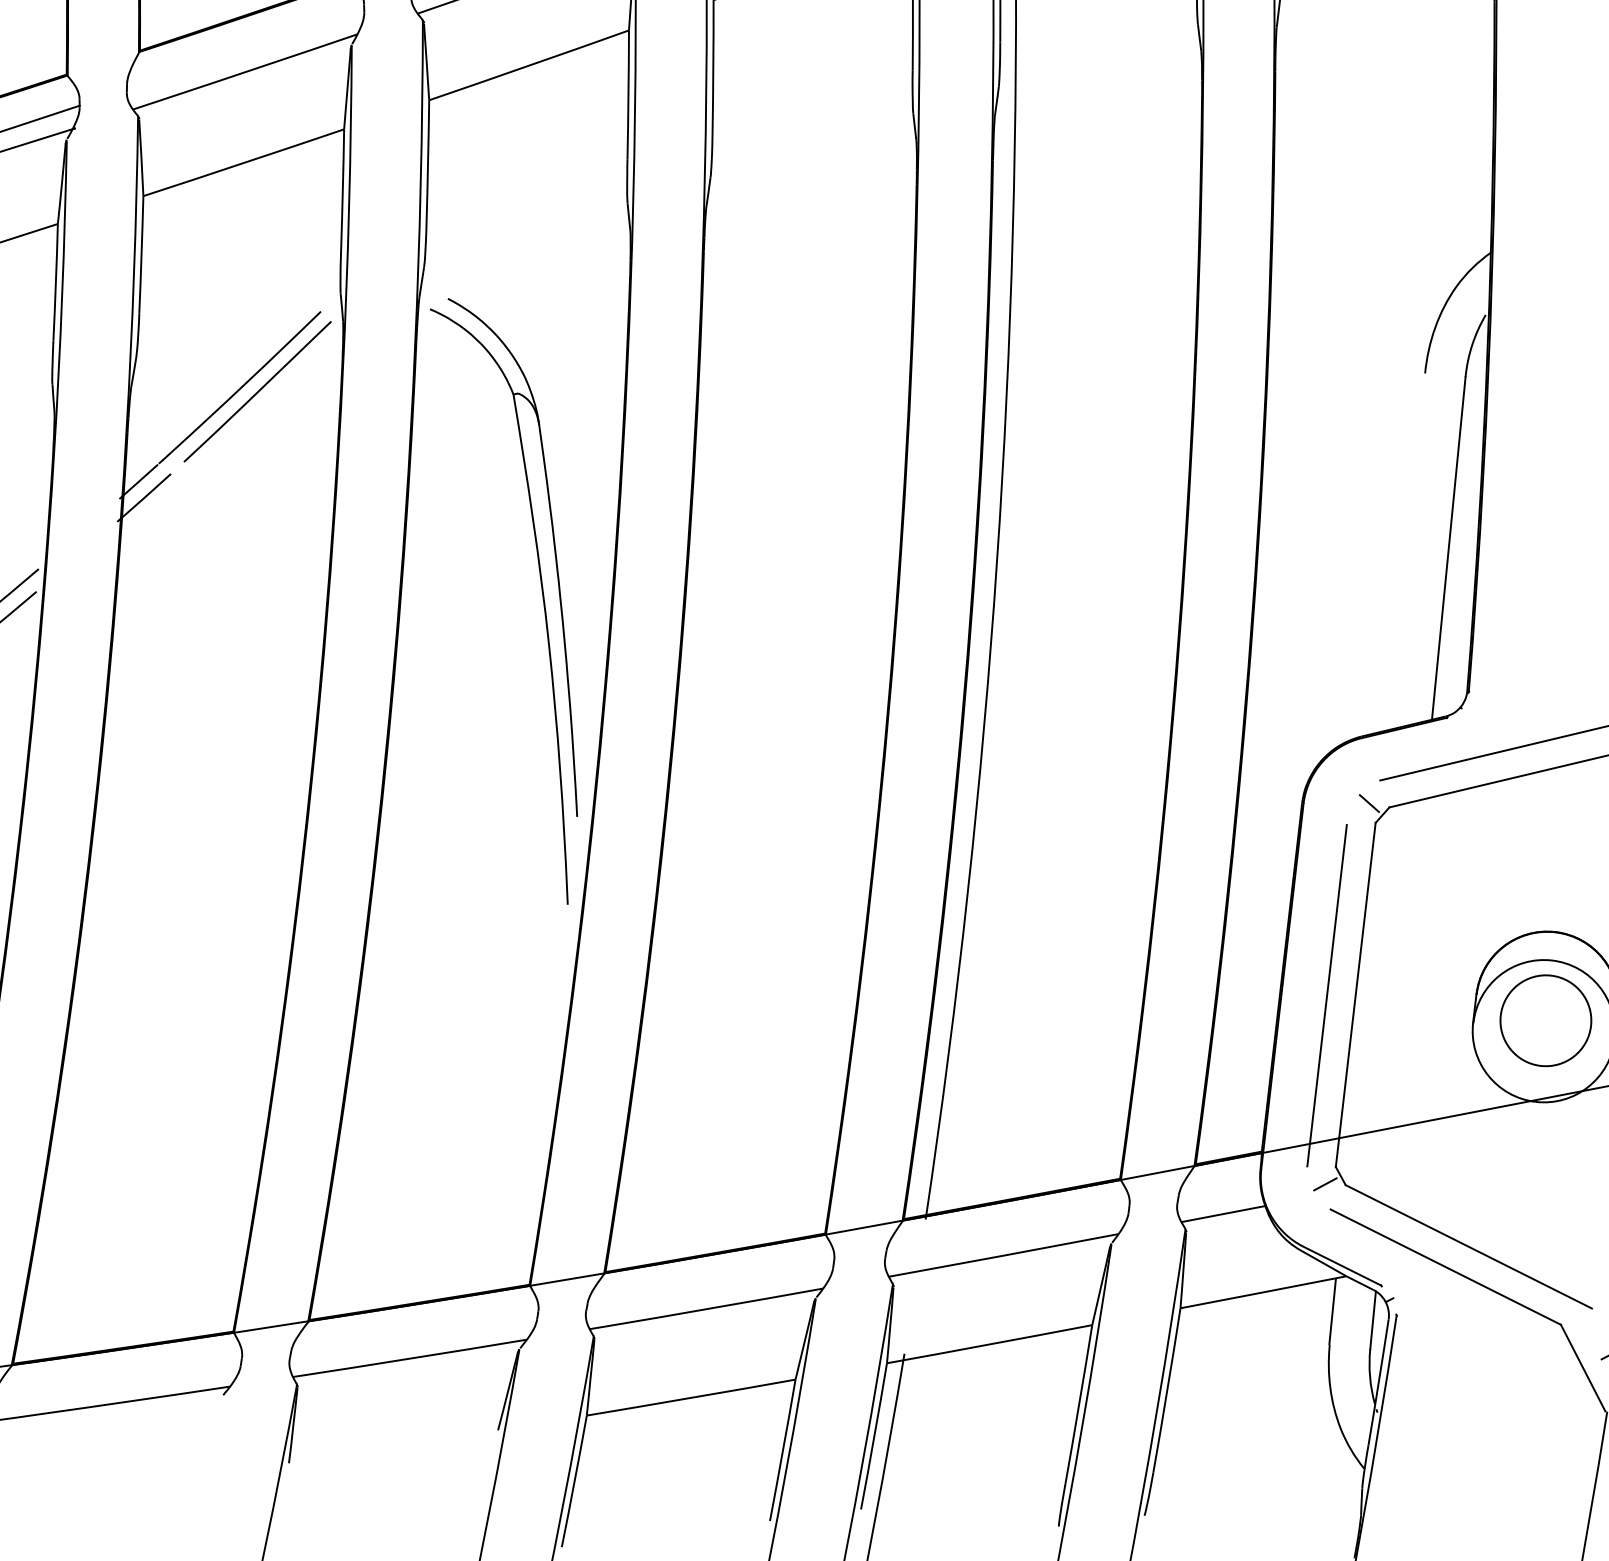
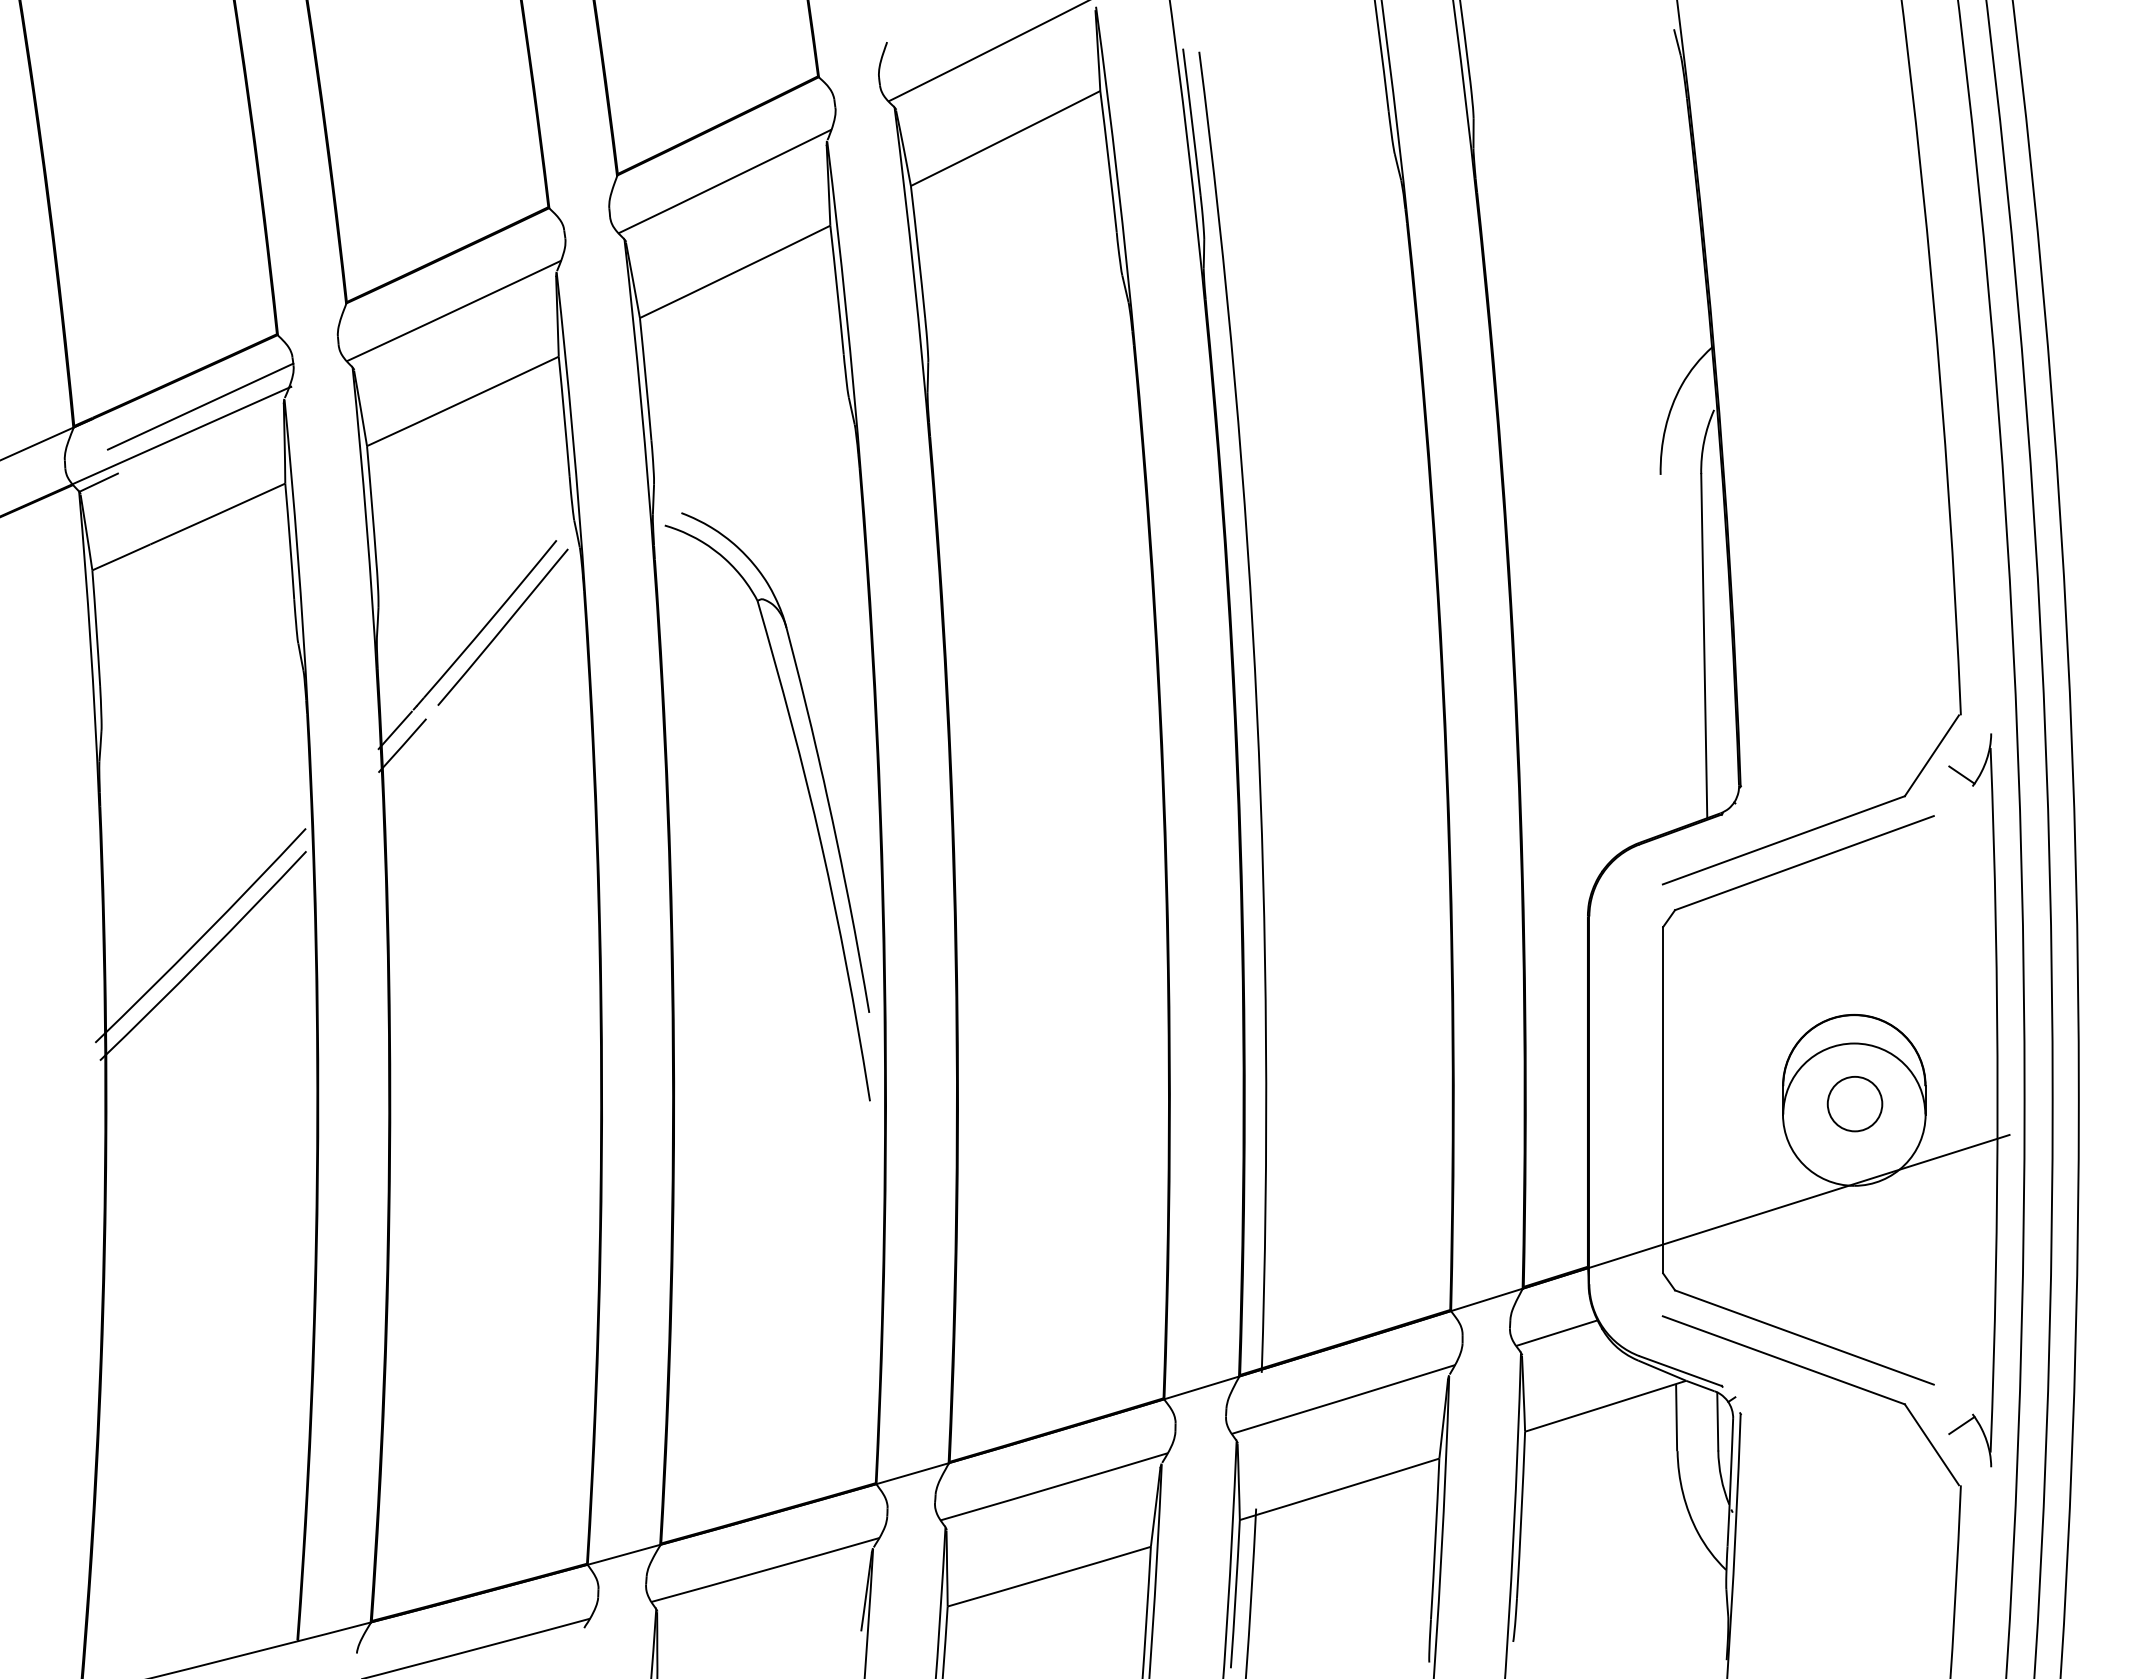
line: (1369, 803) -> (1654, 908), removed
line: (1326, 995) -> (1634, 1104), removed
circle: (1545, 1020) -> (1854, 1103), size x0.6
line: (1325, 1183) -> (1654, 1291), removed

